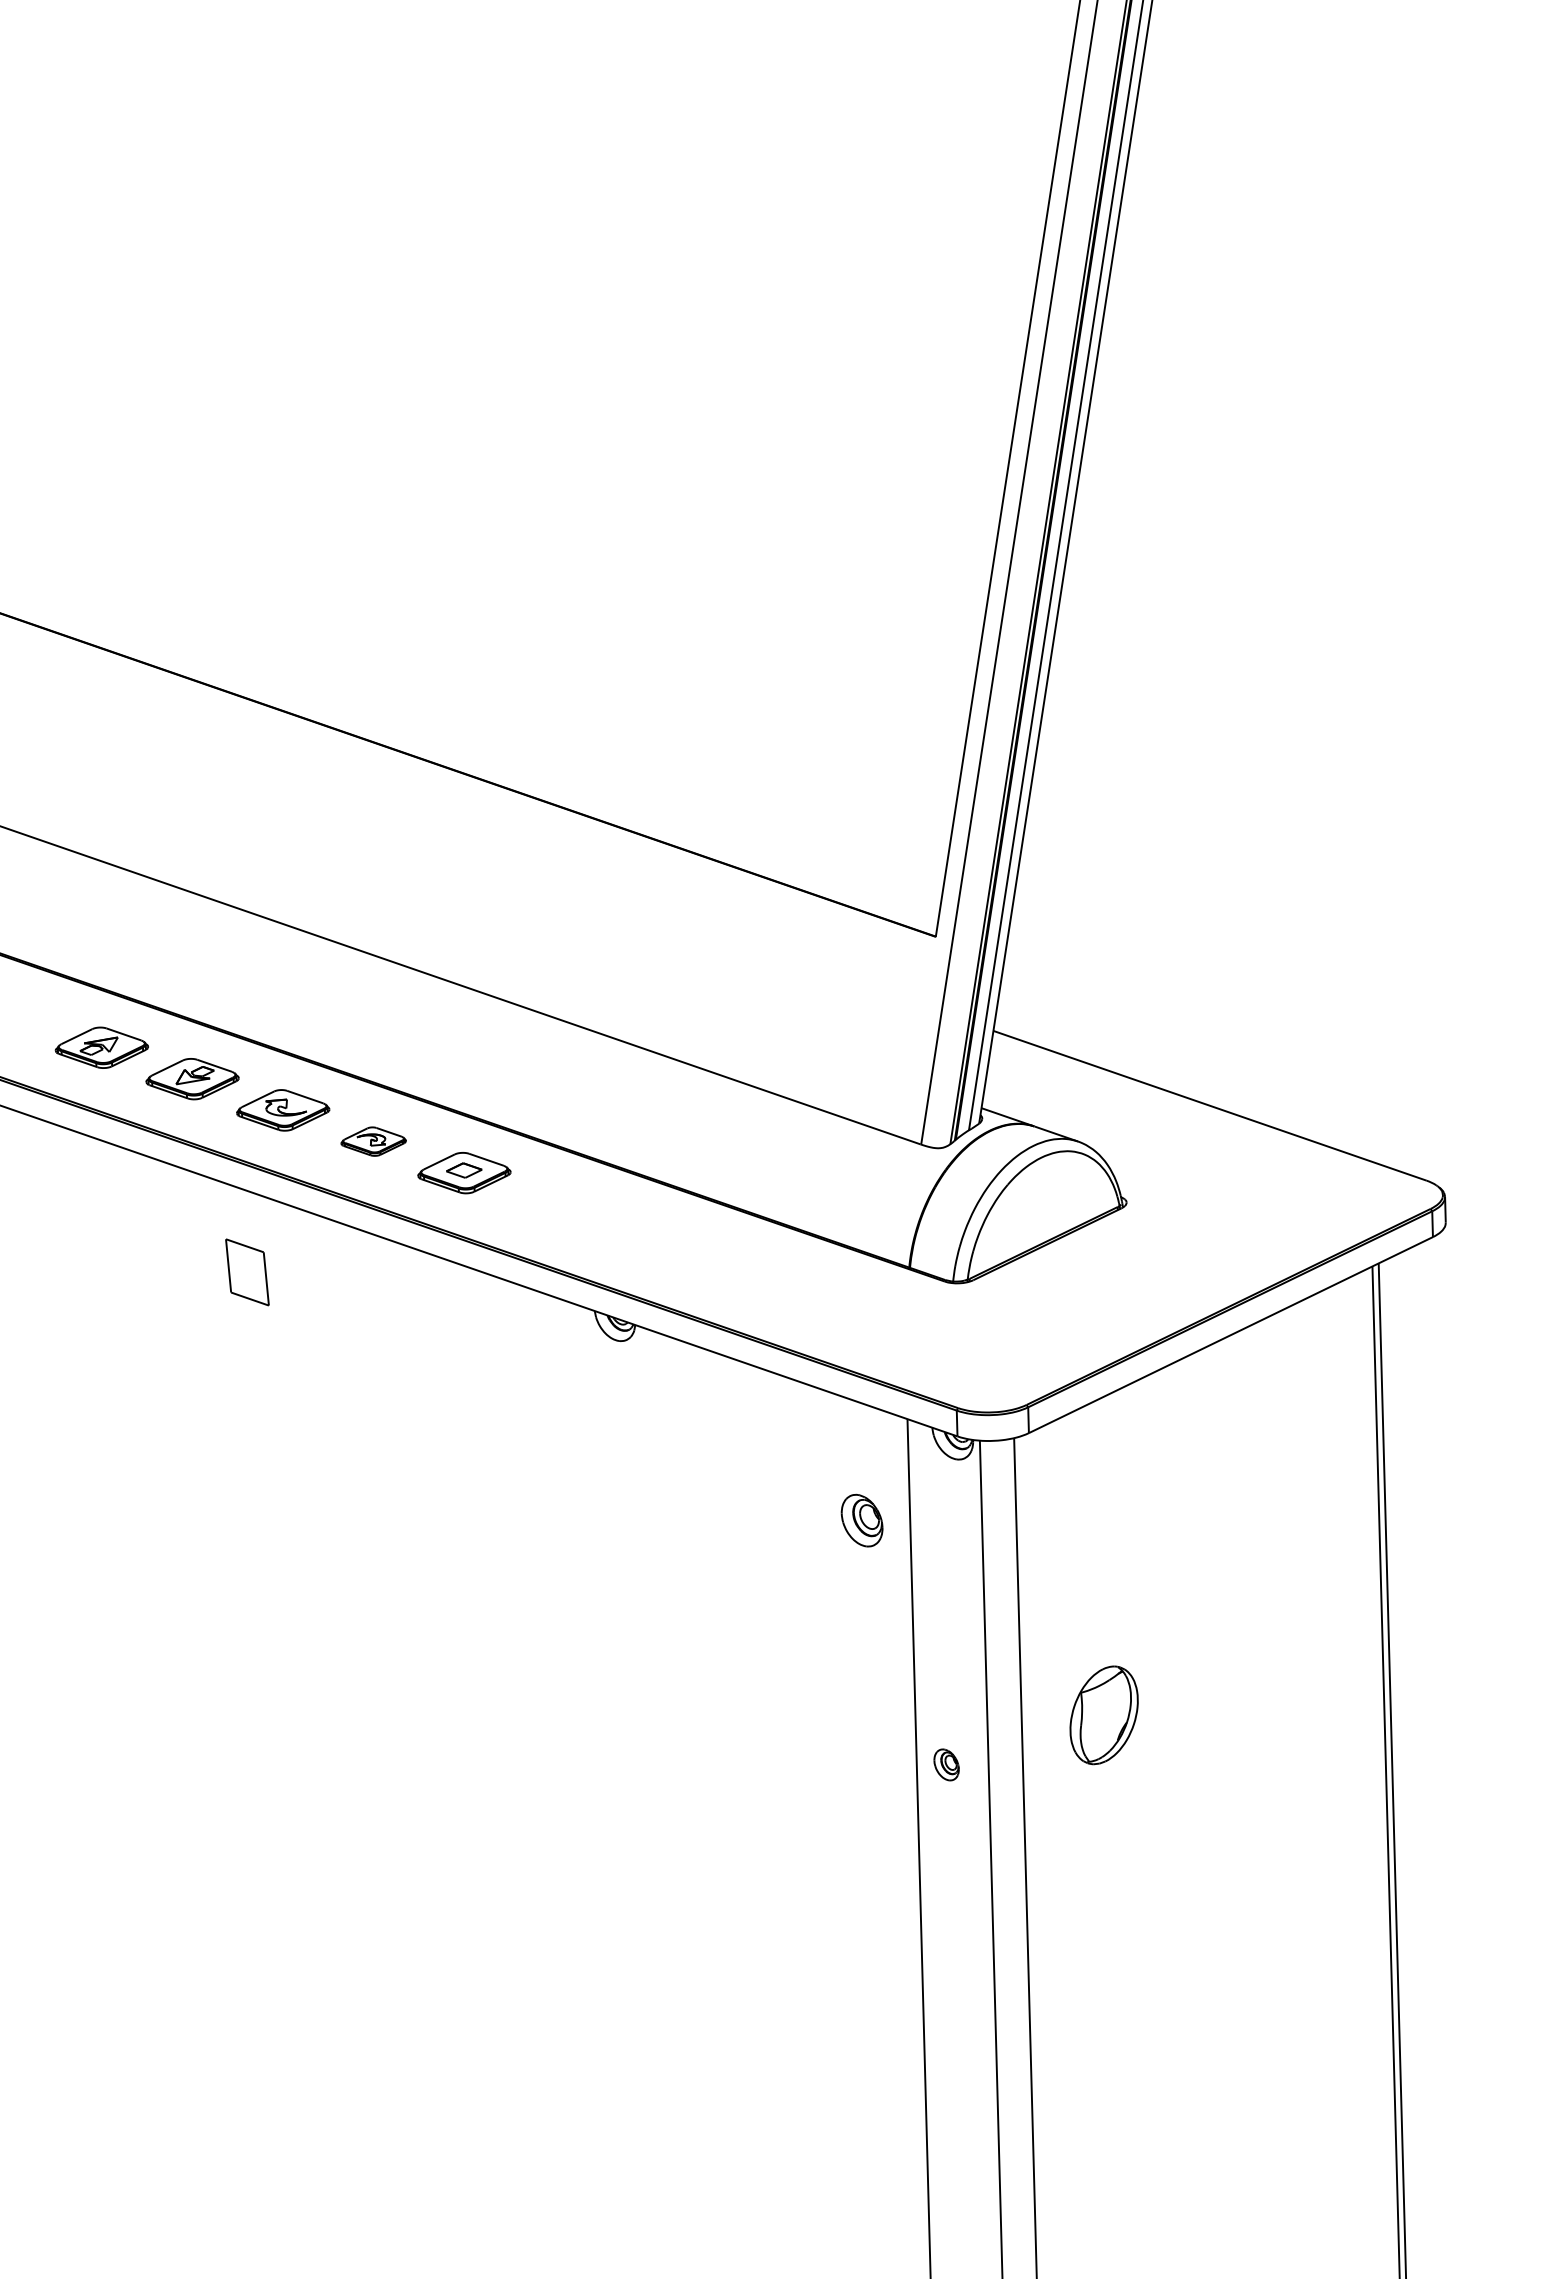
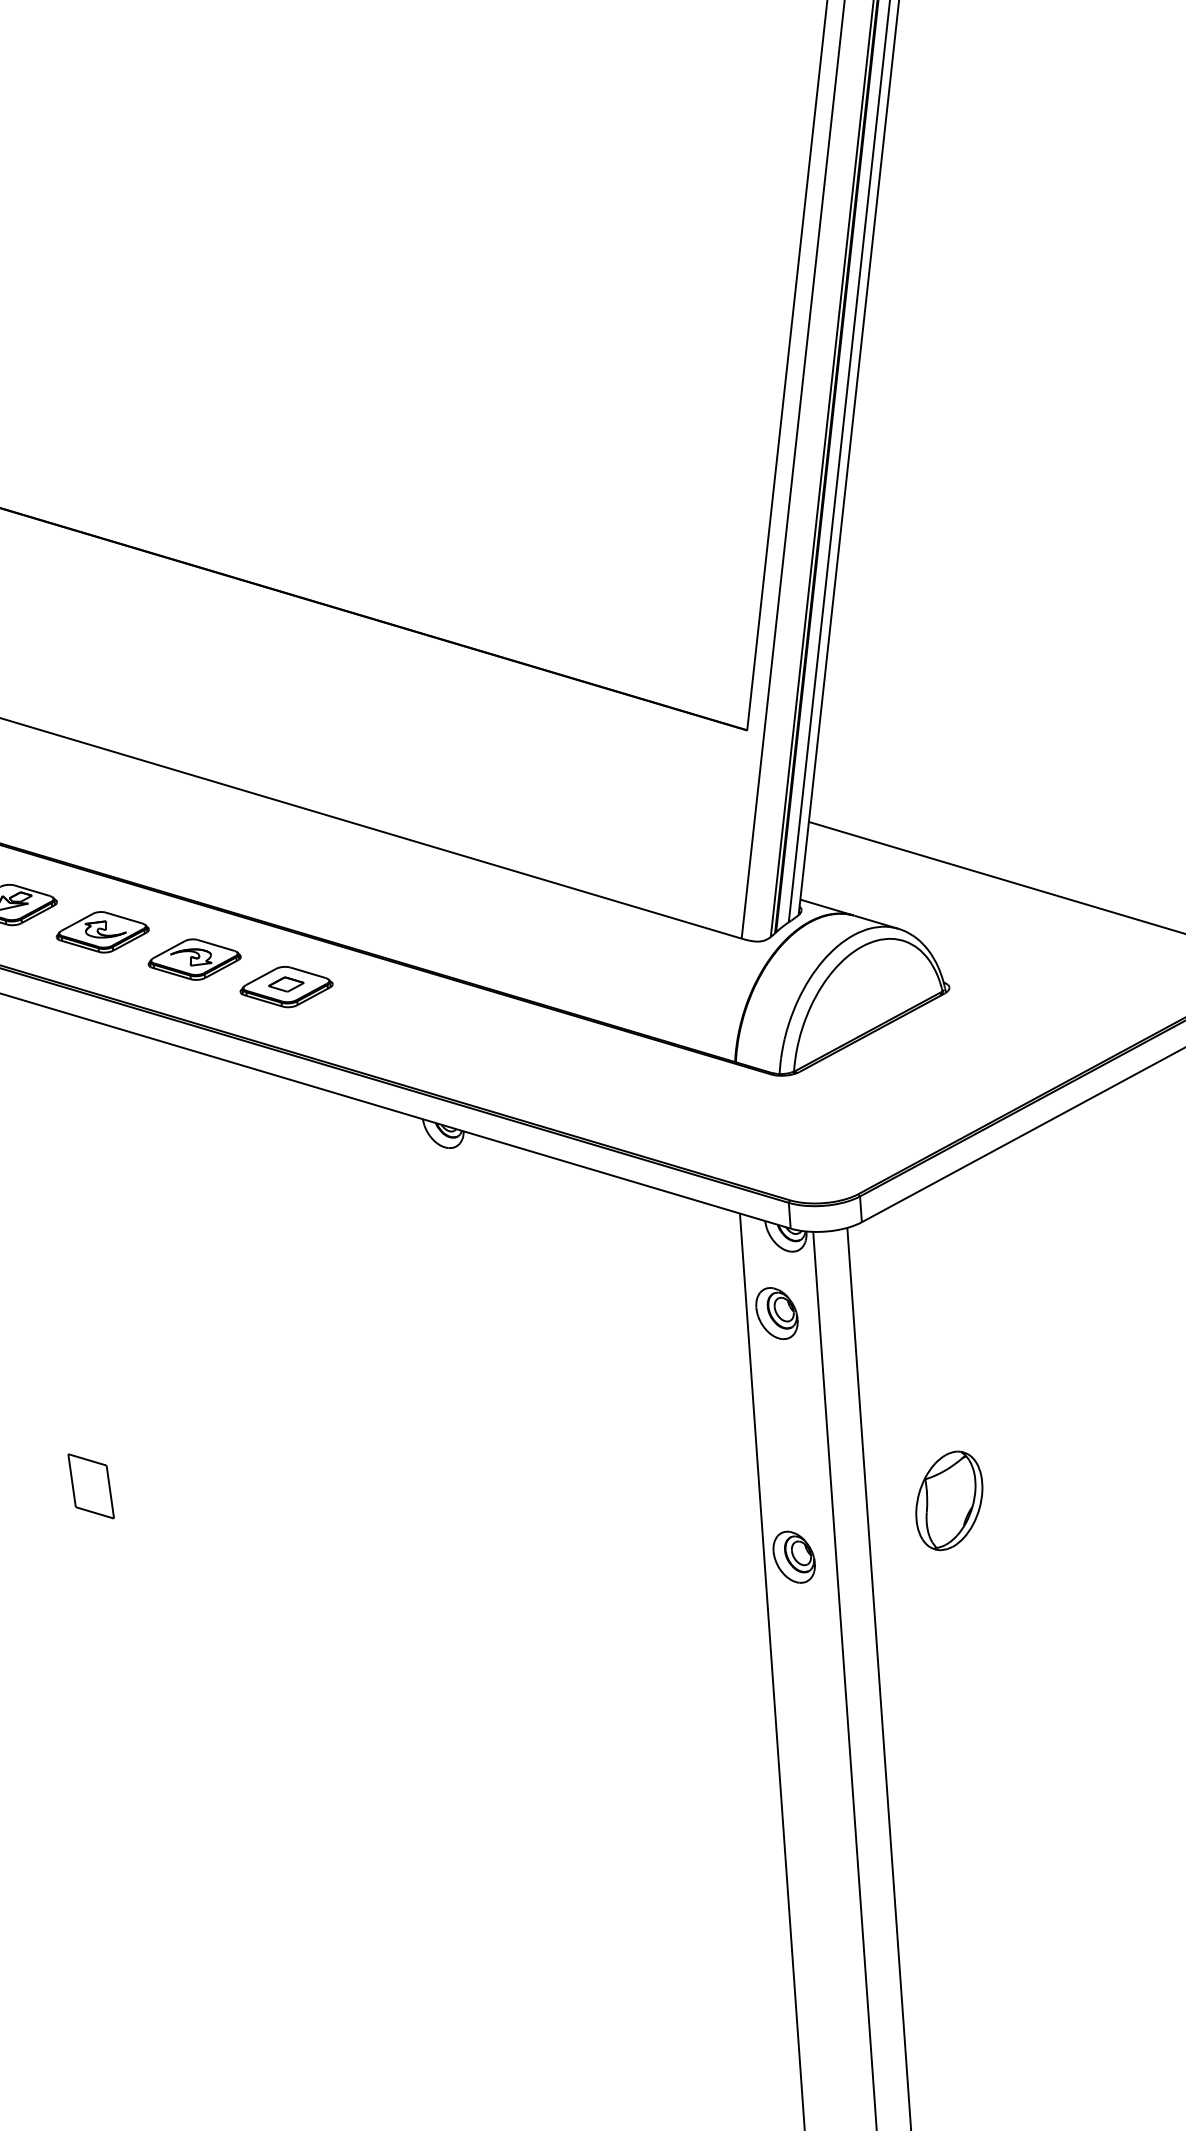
part: (373, 1141) -> (194, 959), size x1.43
part: (247, 1272) -> (91, 1486), moved
part: (861, 1520) -> (776, 1313), moved
part: (946, 1764) -> (793, 1556), size x1.67

